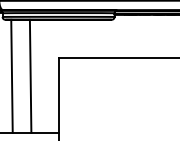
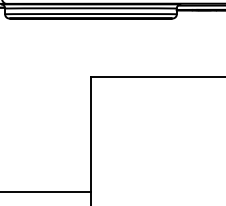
line: (11, 75) -> (18, 104), removed
line: (30, 75) -> (47, 104), removed

